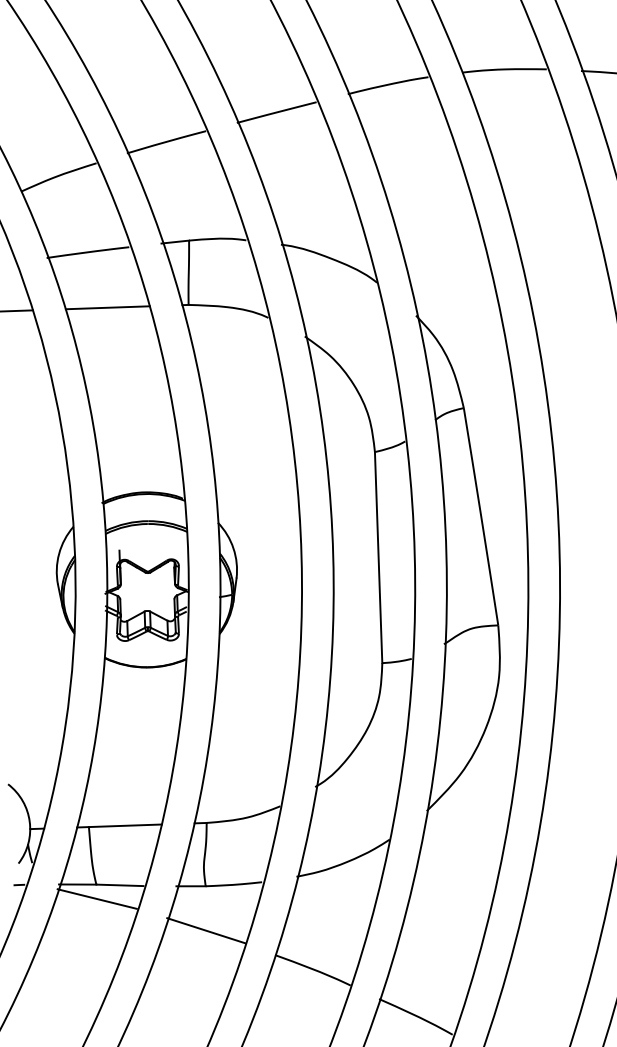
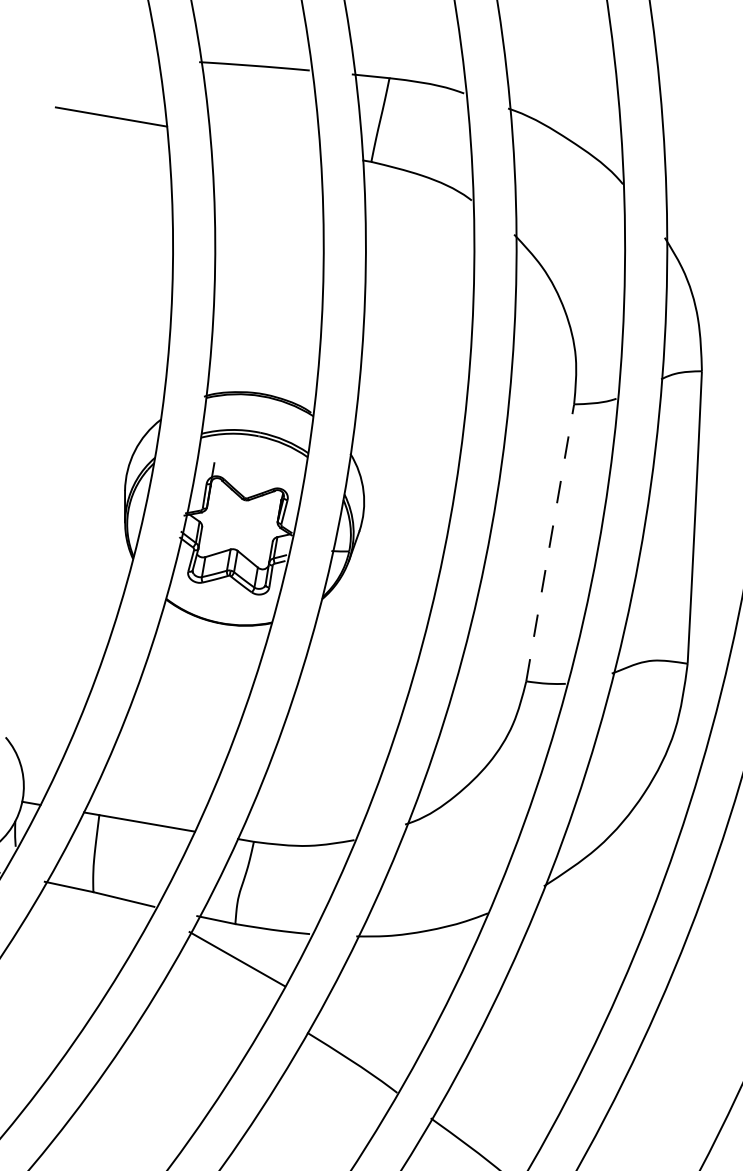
line: (107, 307) -> (264, 143), removed
line: (378, 557) -> (550, 542), solid -> dashed
line: (96, 898) -> (89, 910), removed
line: (206, 930) -> (237, 958), moved

